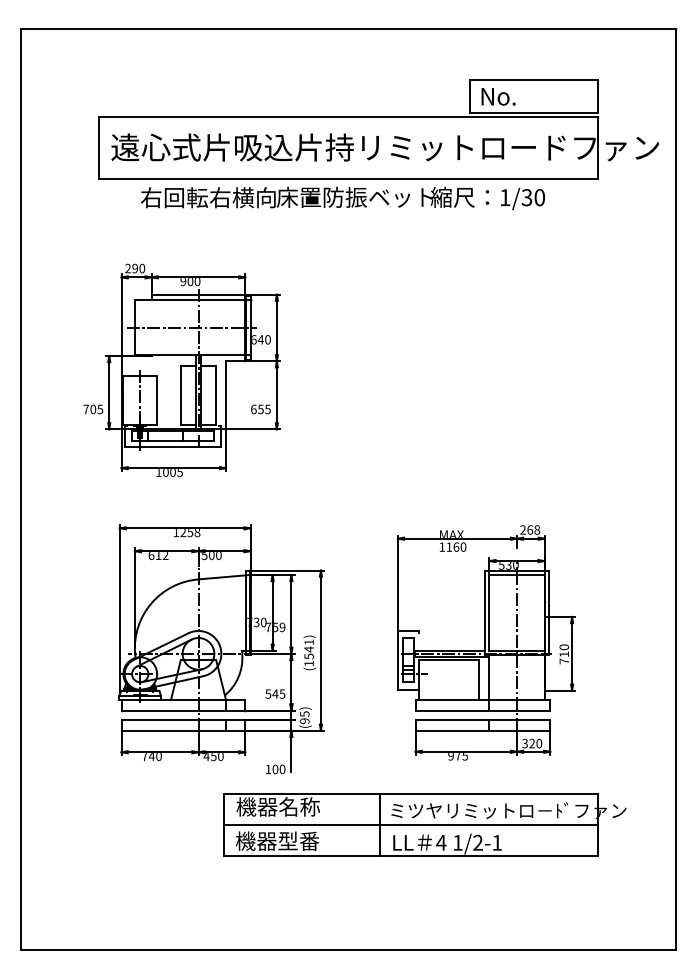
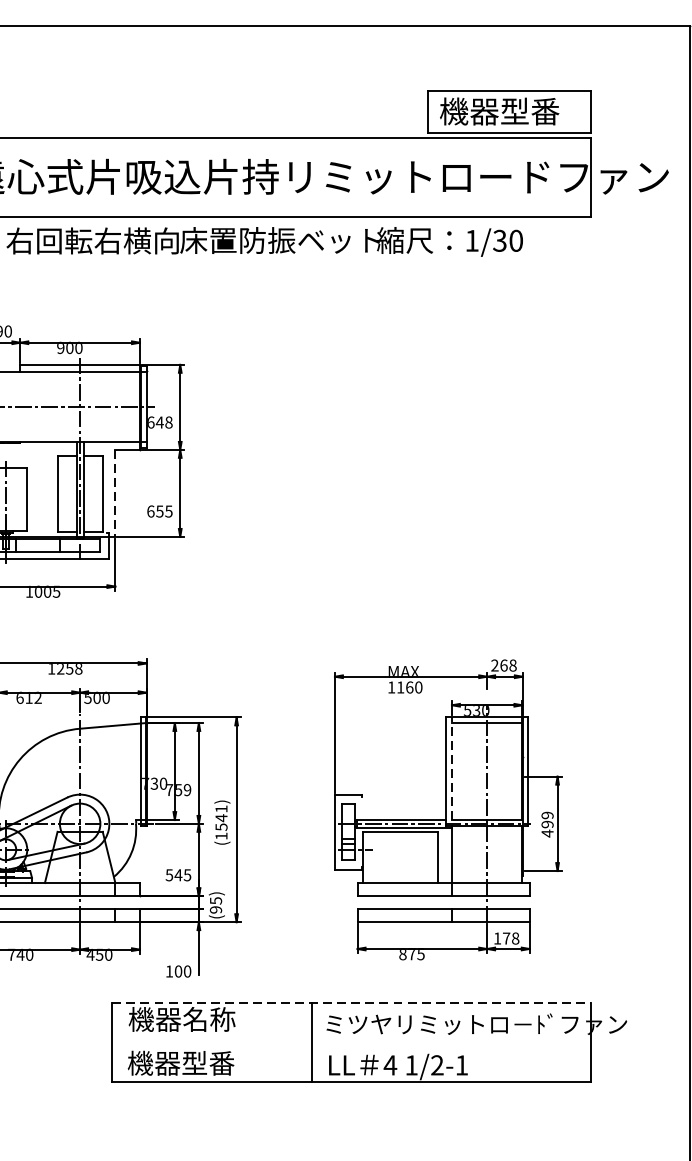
text: (526, 96) -> (499, 111), No. -> 機器型番
text: (267, 339) -> (168, 422), 640 -> 648
line: (226, 395) -> (115, 493), solid -> dashed
line: (489, 610) -> (452, 768), solid -> dashed
text: (564, 654) -> (547, 824), 710 -> 499
text: (532, 743) -> (506, 938), 320 -> 178
text: (450, 756) -> (402, 955), 975 -> 875
line: (411, 793) -> (352, 1002), solid -> dashed
line: (410, 824) -> (351, 1041), removed

